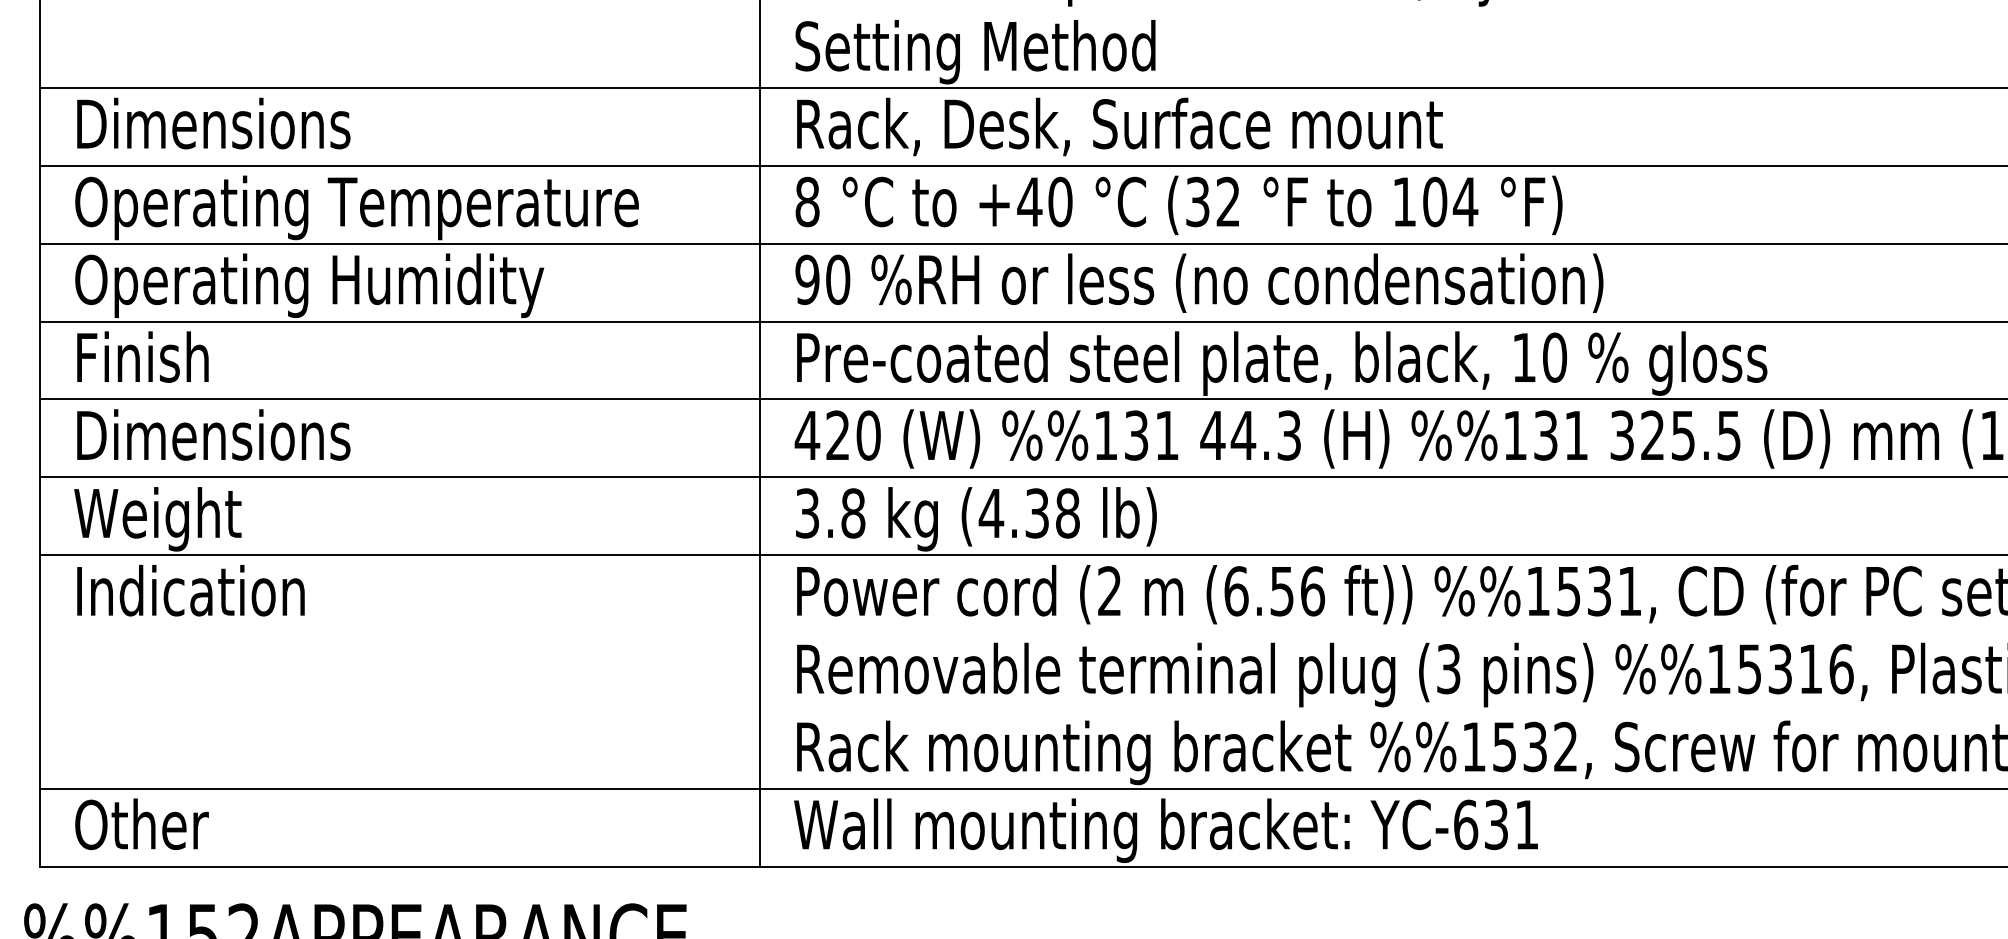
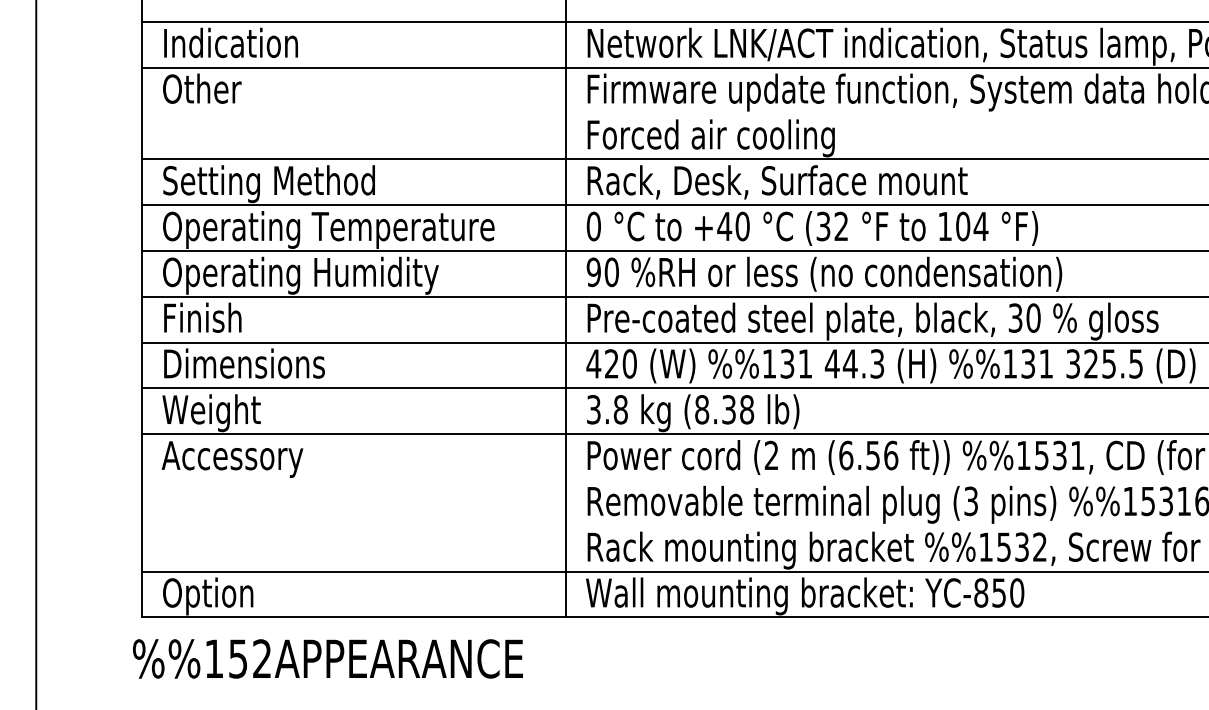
text: (1005, 52) -> (710, 138), Setting Method -> Forced air cooling
text: (254, 130) -> (268, 184), Dimensions -> Setting Method
text: (806, 201) -> (593, 226), 8 -> 0
text: (1524, 356) -> (1015, 317), 10 -> 30
text: (990, 512) -> (701, 409), (4.38 -> (8.38
text: (193, 596) -> (232, 458), Indication -> Accessory
text: (1496, 824) -> (999, 592), YC-631 -> YC-850
text: (169, 830) -> (218, 596), Other -> Option

